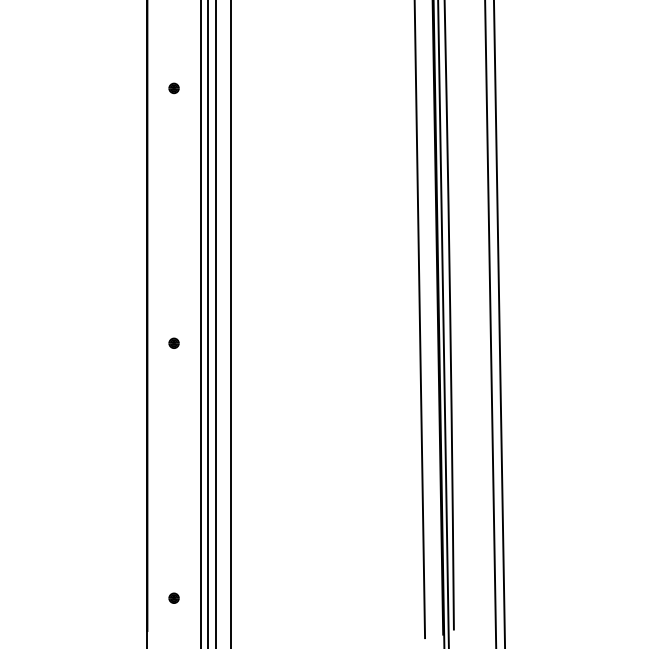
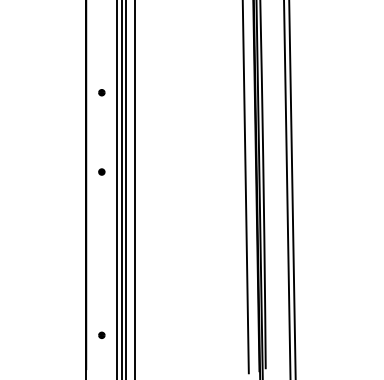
part: (173, 88) -> (101, 92), moved
part: (173, 342) -> (101, 171), moved
part: (173, 596) -> (101, 334), moved

